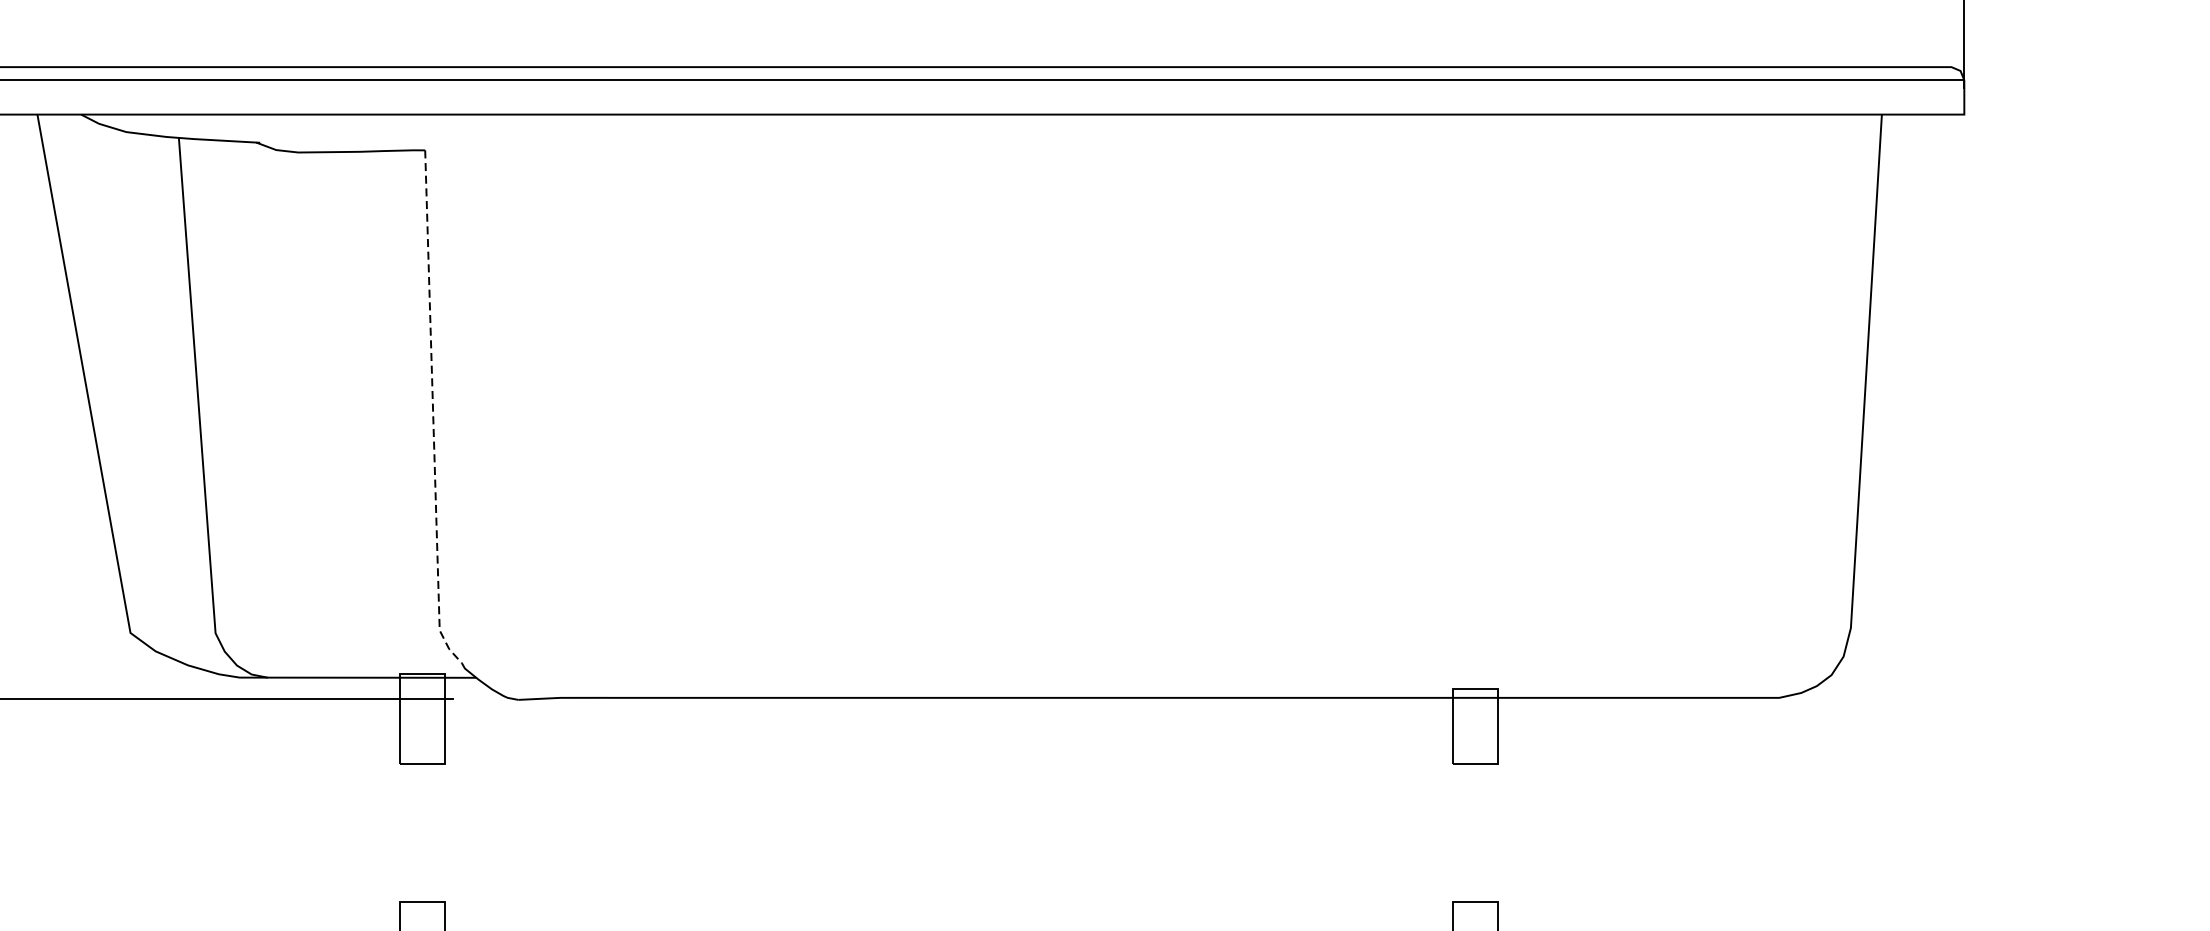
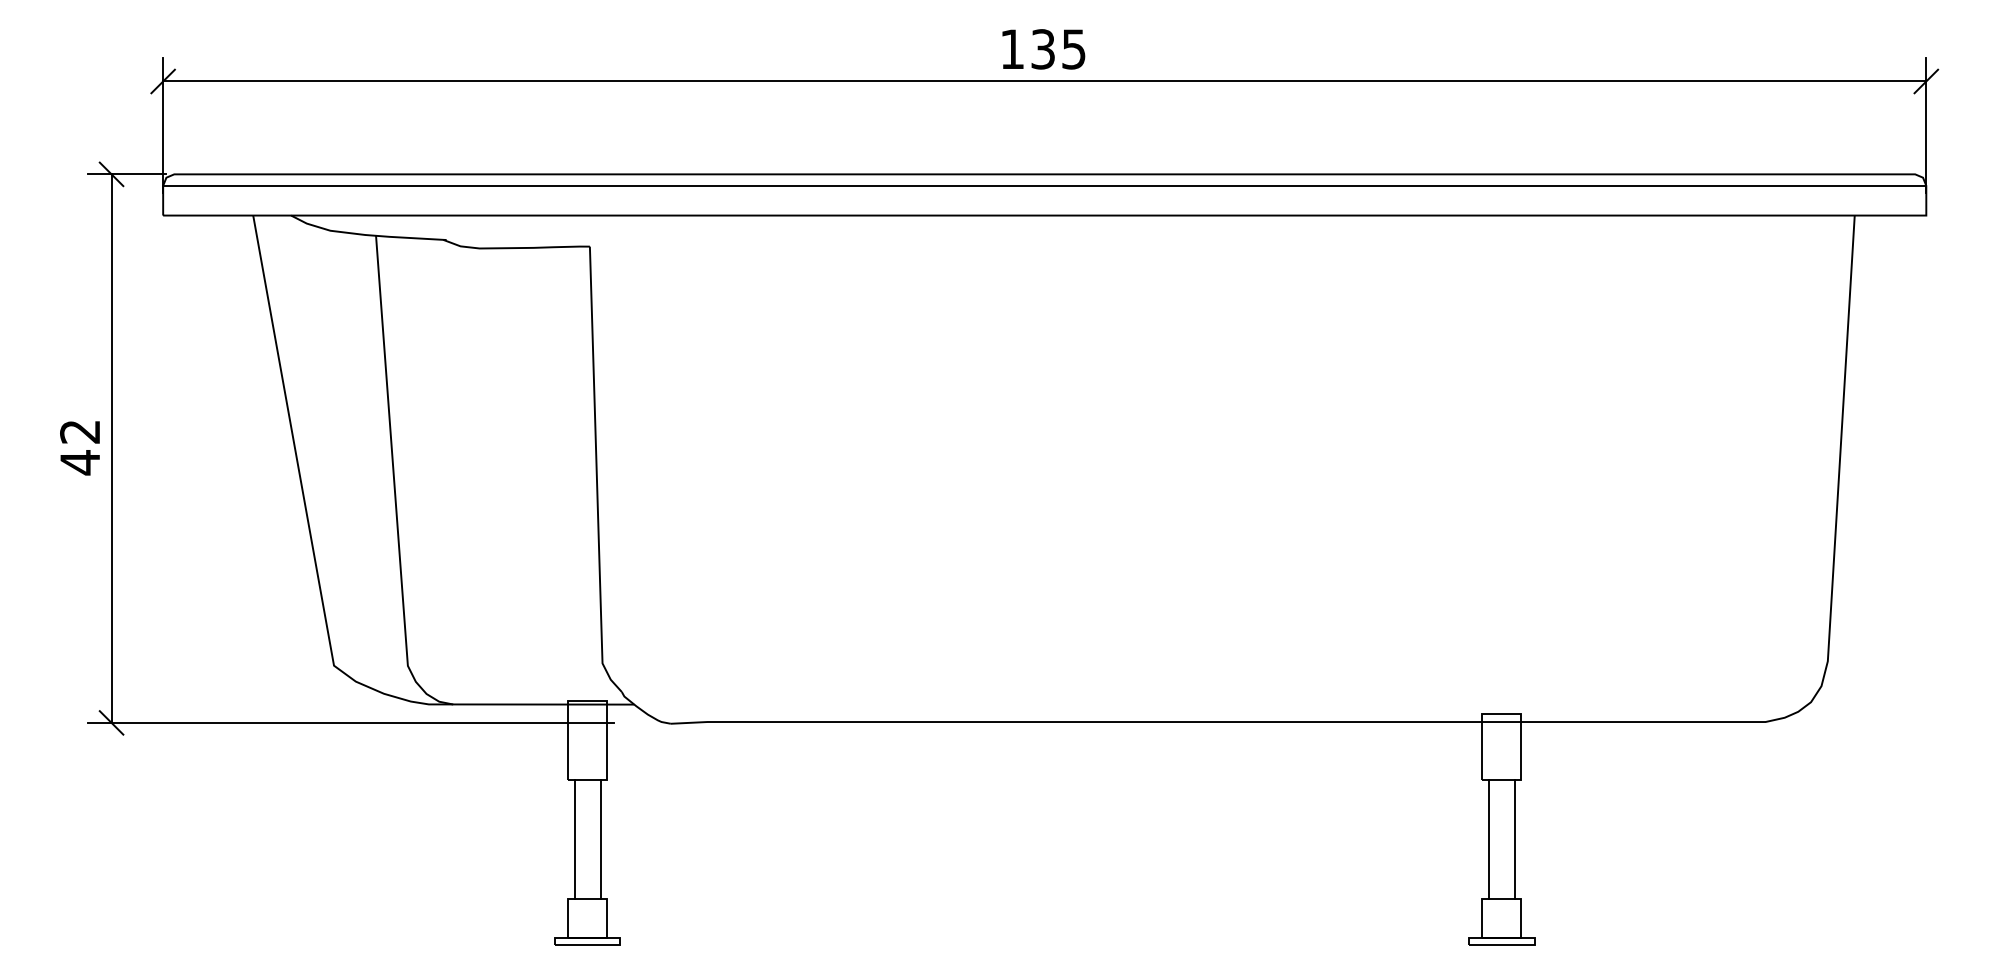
line: (432, 412) -> (596, 474), dashed -> solid
line: (407, 833) -> (574, 839), added
line: (437, 833) -> (600, 839), added
line: (1460, 833) -> (1488, 839), added
line: (1490, 833) -> (1514, 839), added

